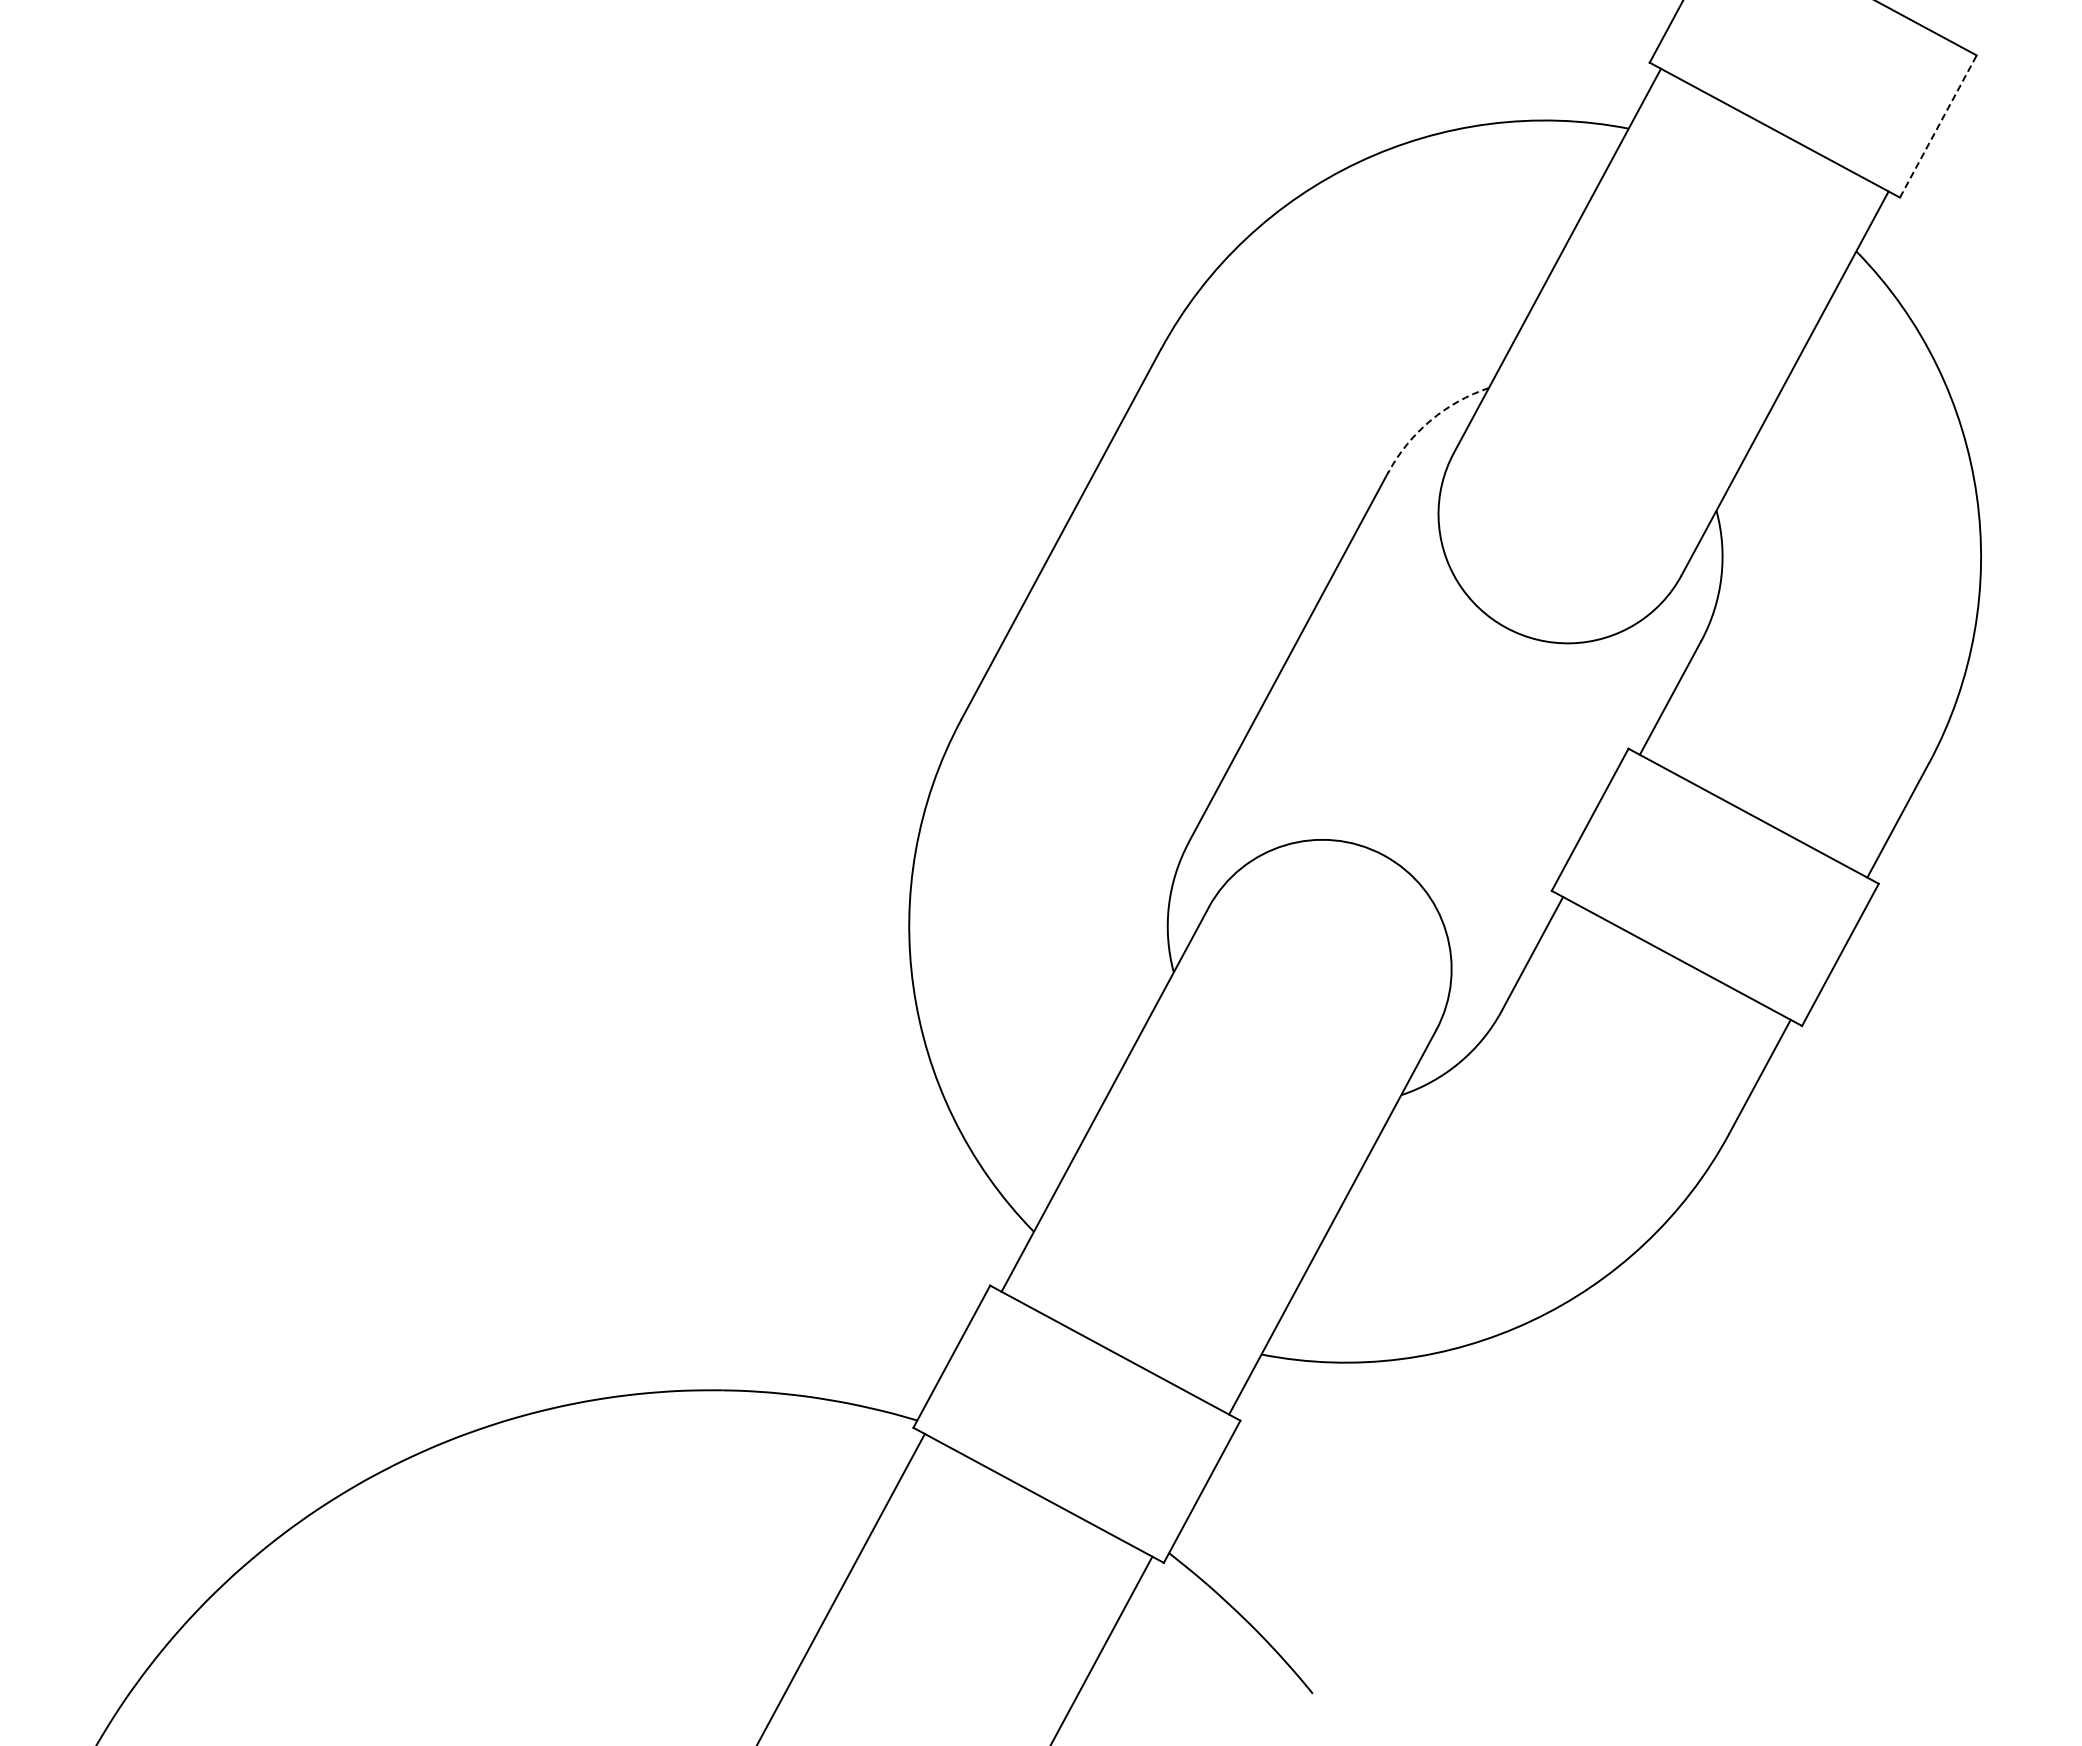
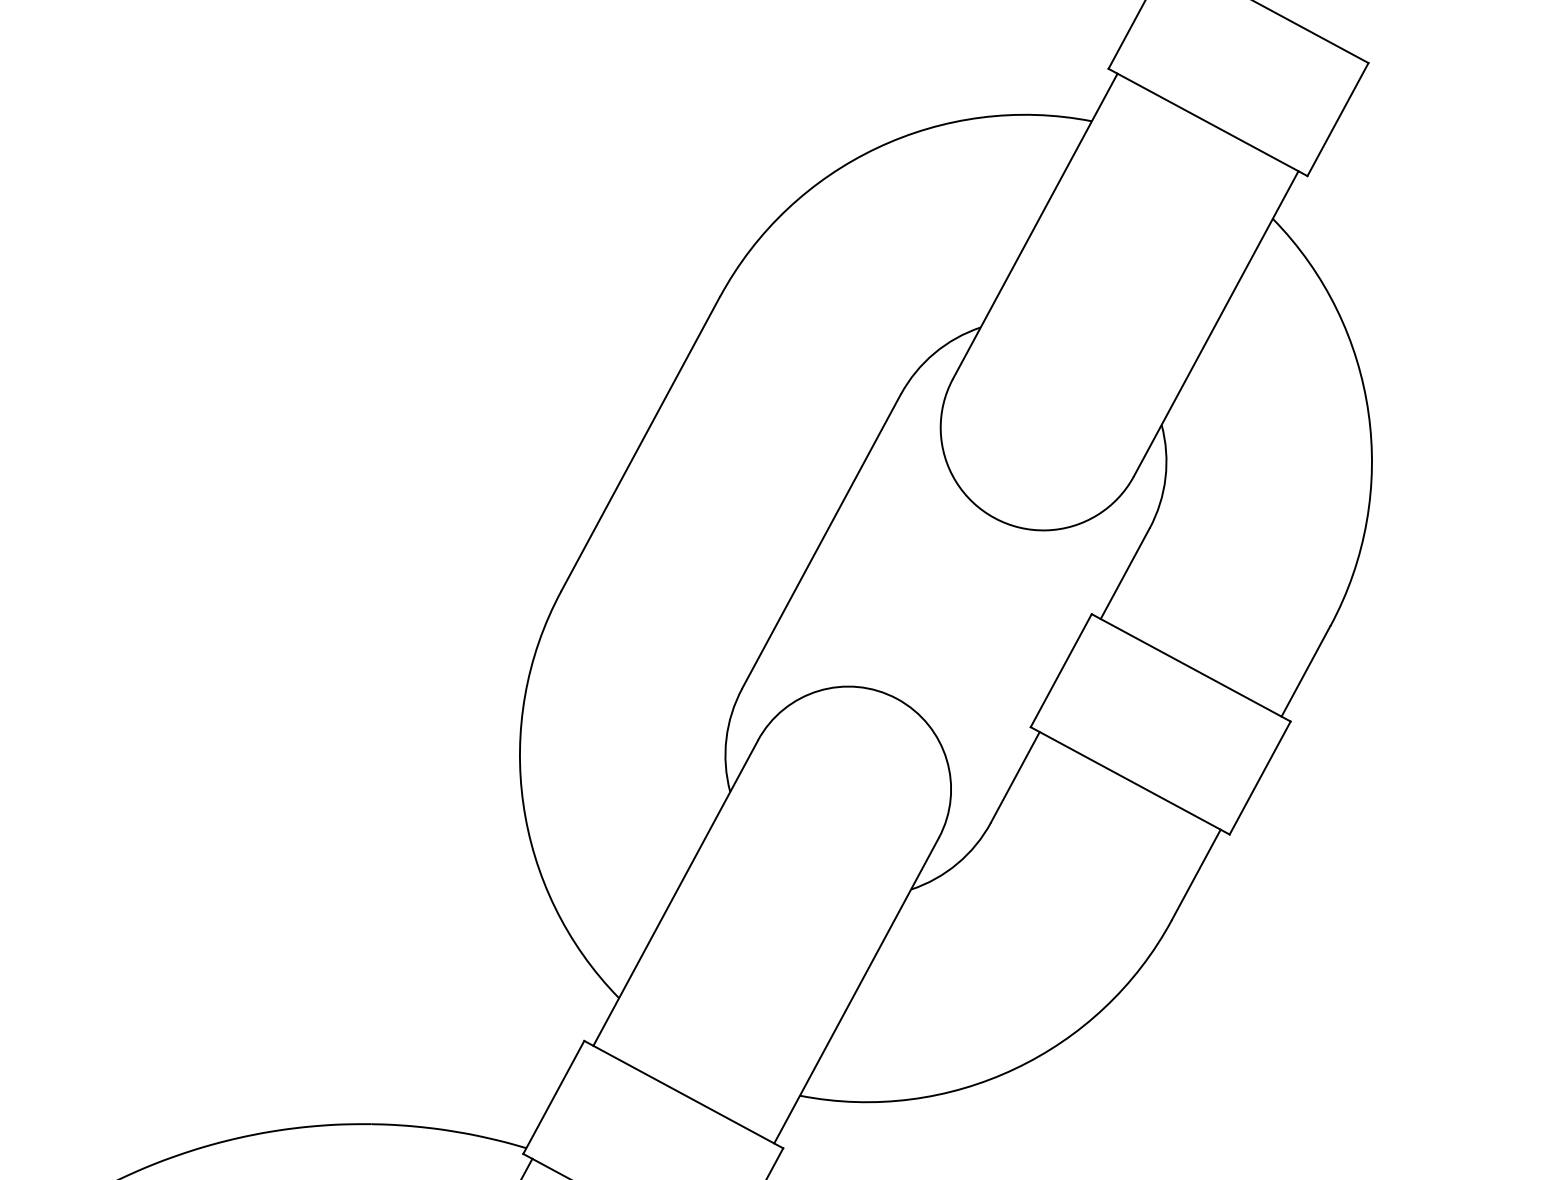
line: (1938, 126) -> (1338, 119), dashed -> solid
arc: (1430, 420) -> (934, 353), dashed -> solid

